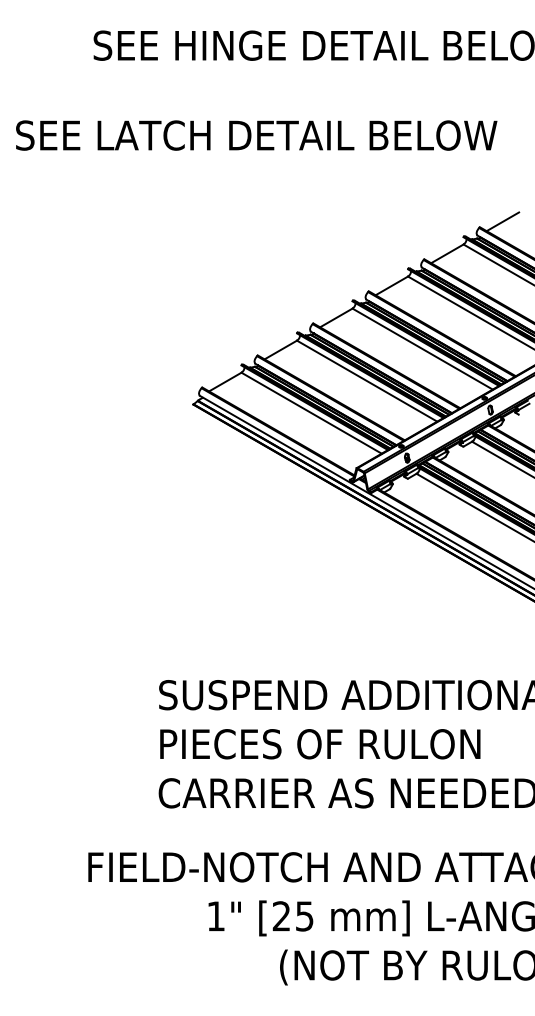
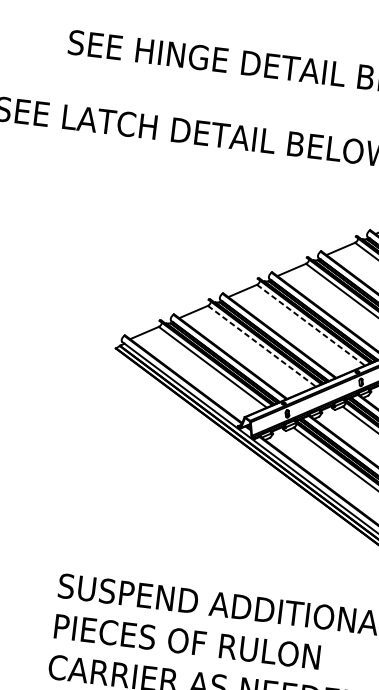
line: (422, 349) -> (310, 325), solid -> dashed
line: (367, 381) -> (262, 346), solid -> dashed

